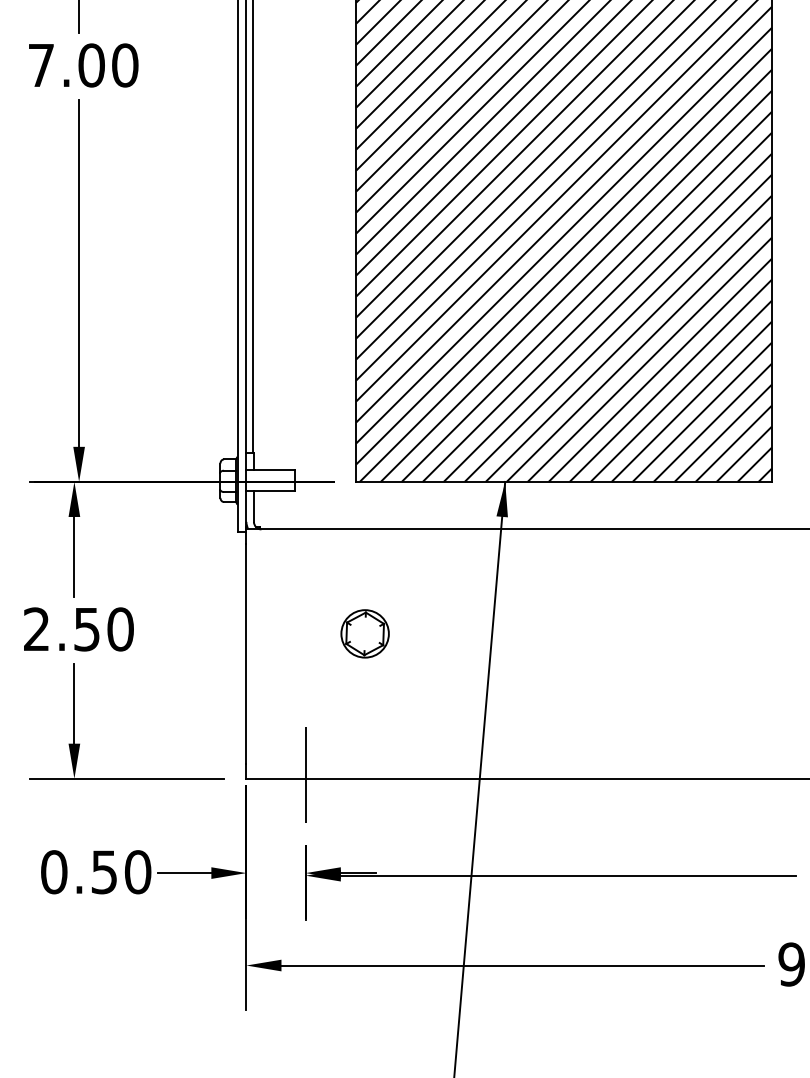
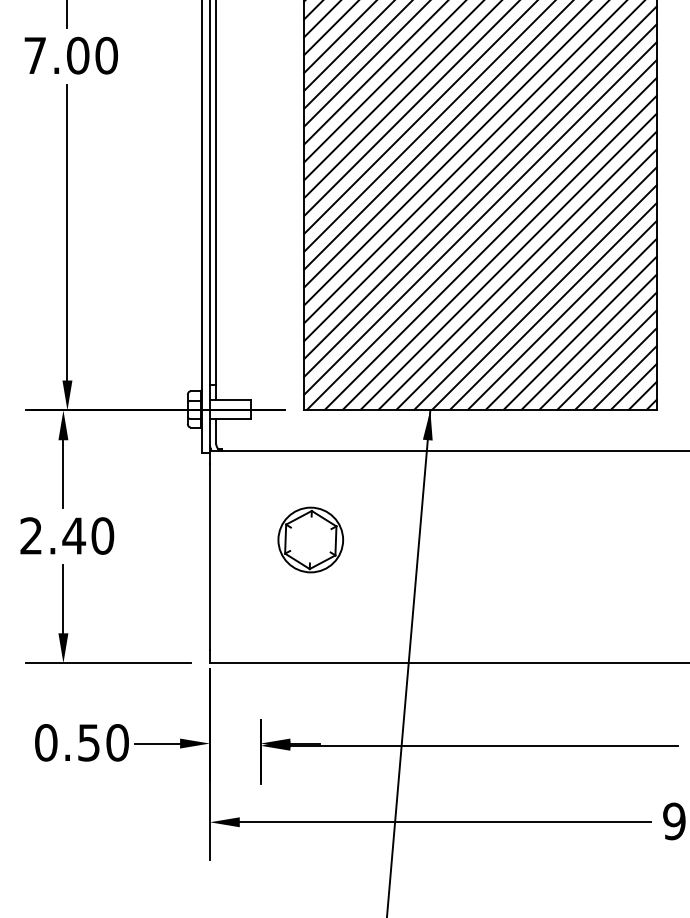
text: (87, 628) -> (74, 535), 2.50 -> 2.40
part: (365, 633) -> (311, 539), size x1.6
line: (305, 774) -> (260, 659), removed

